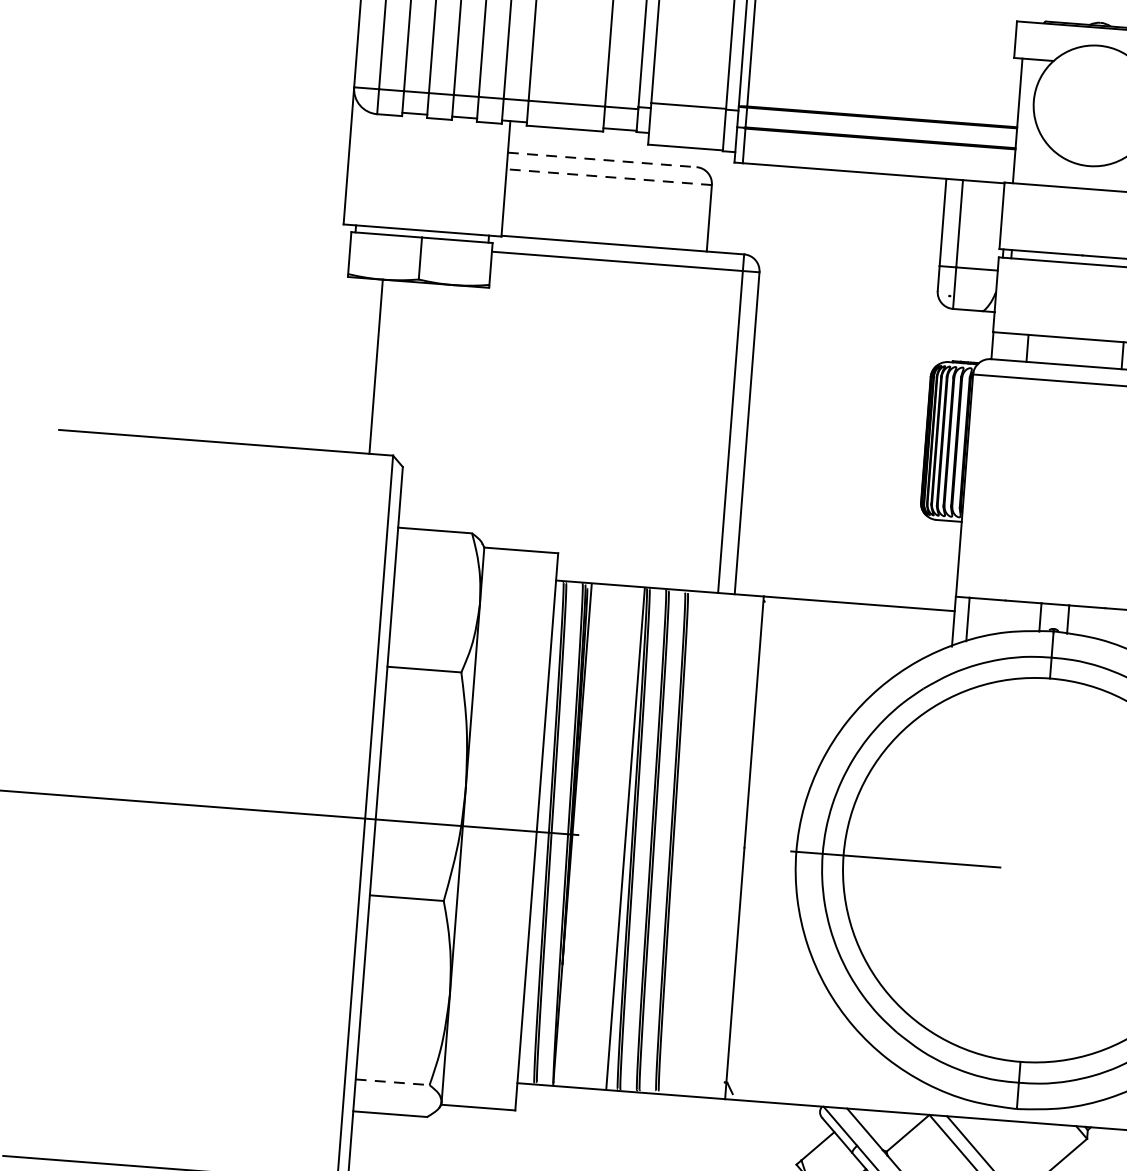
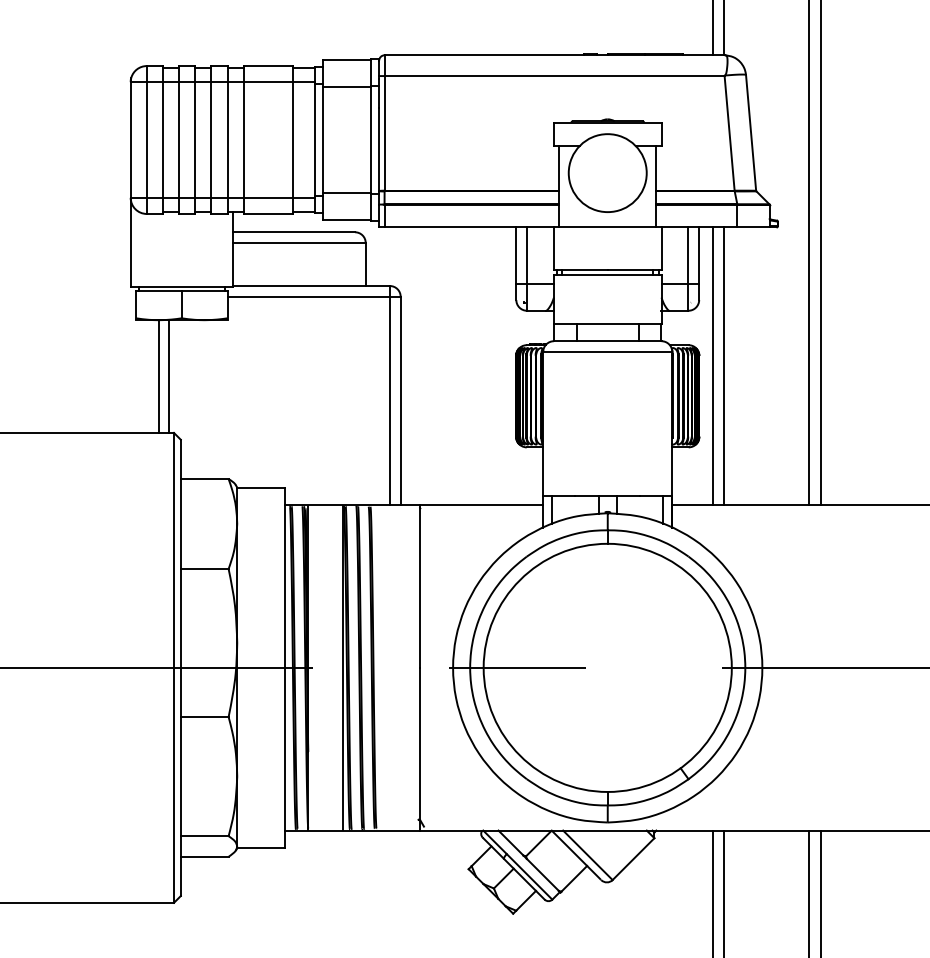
line: (603, 160) -> (294, 232), dashed -> solid
line: (607, 177) -> (298, 243), dashed -> solid
line: (392, 367) -> (169, 376), added
line: (392, 1082) -> (204, 836), dashed -> solid

